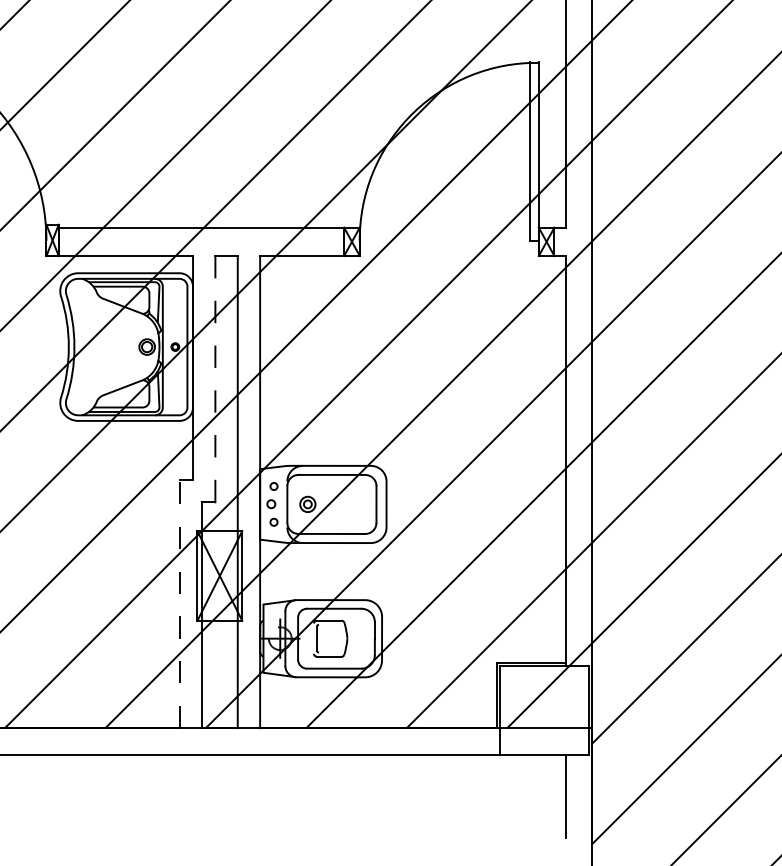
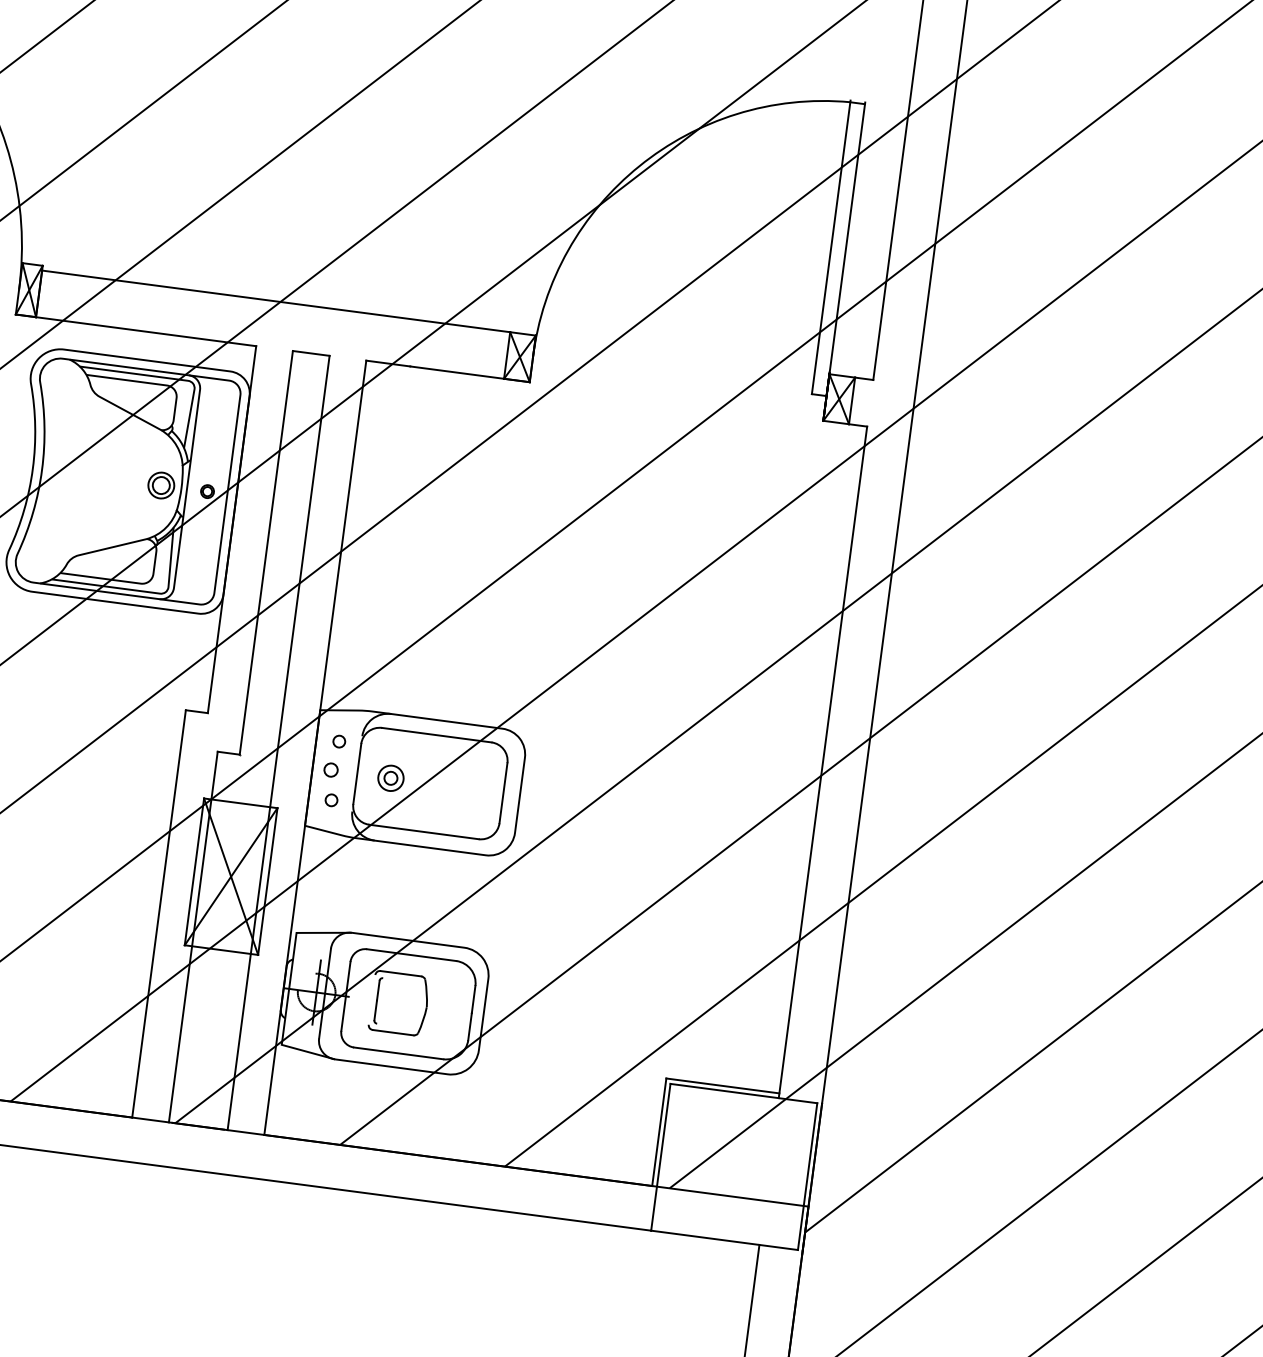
line: (215, 378) -> (266, 551), dashed -> solid
line: (179, 603) -> (159, 913), dashed -> solid

